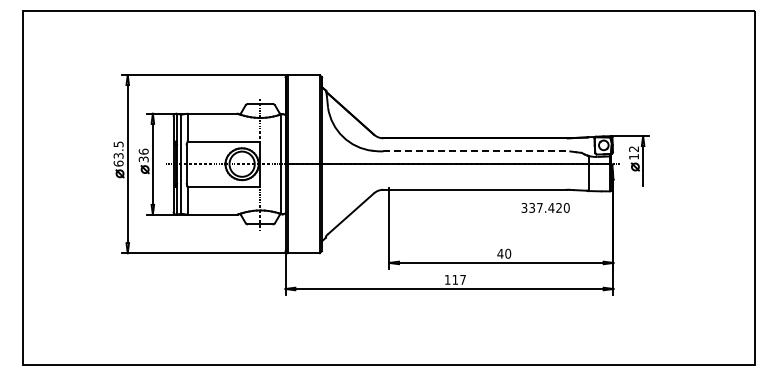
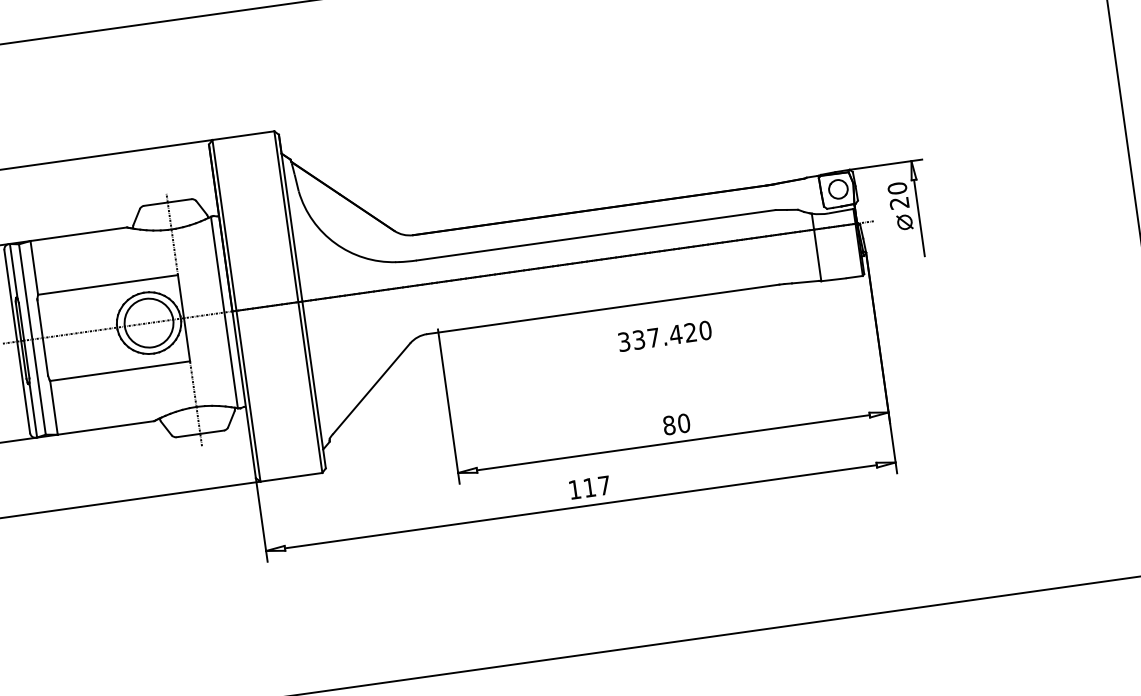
line: (477, 151) -> (597, 235), dashed -> solid
text: (633, 152) -> (897, 195), 12 -> 20
text: (545, 207) -> (664, 335), moved
text: (500, 253) -> (669, 424), 40 -> 80

